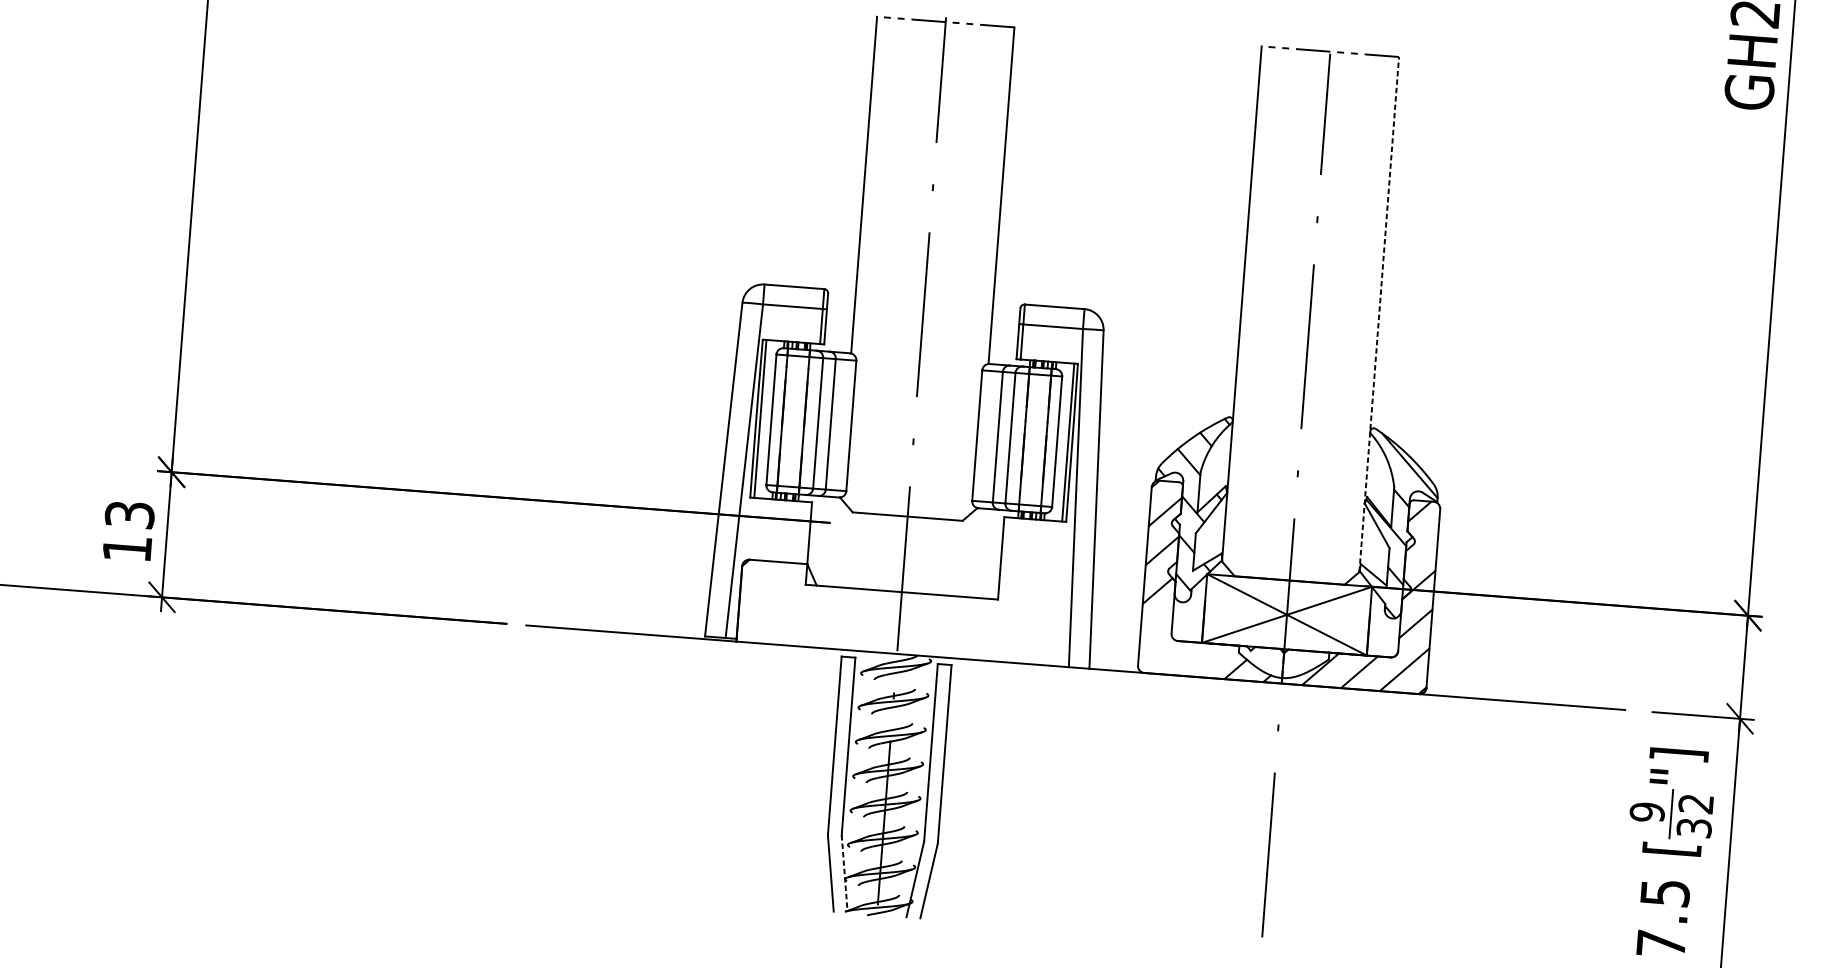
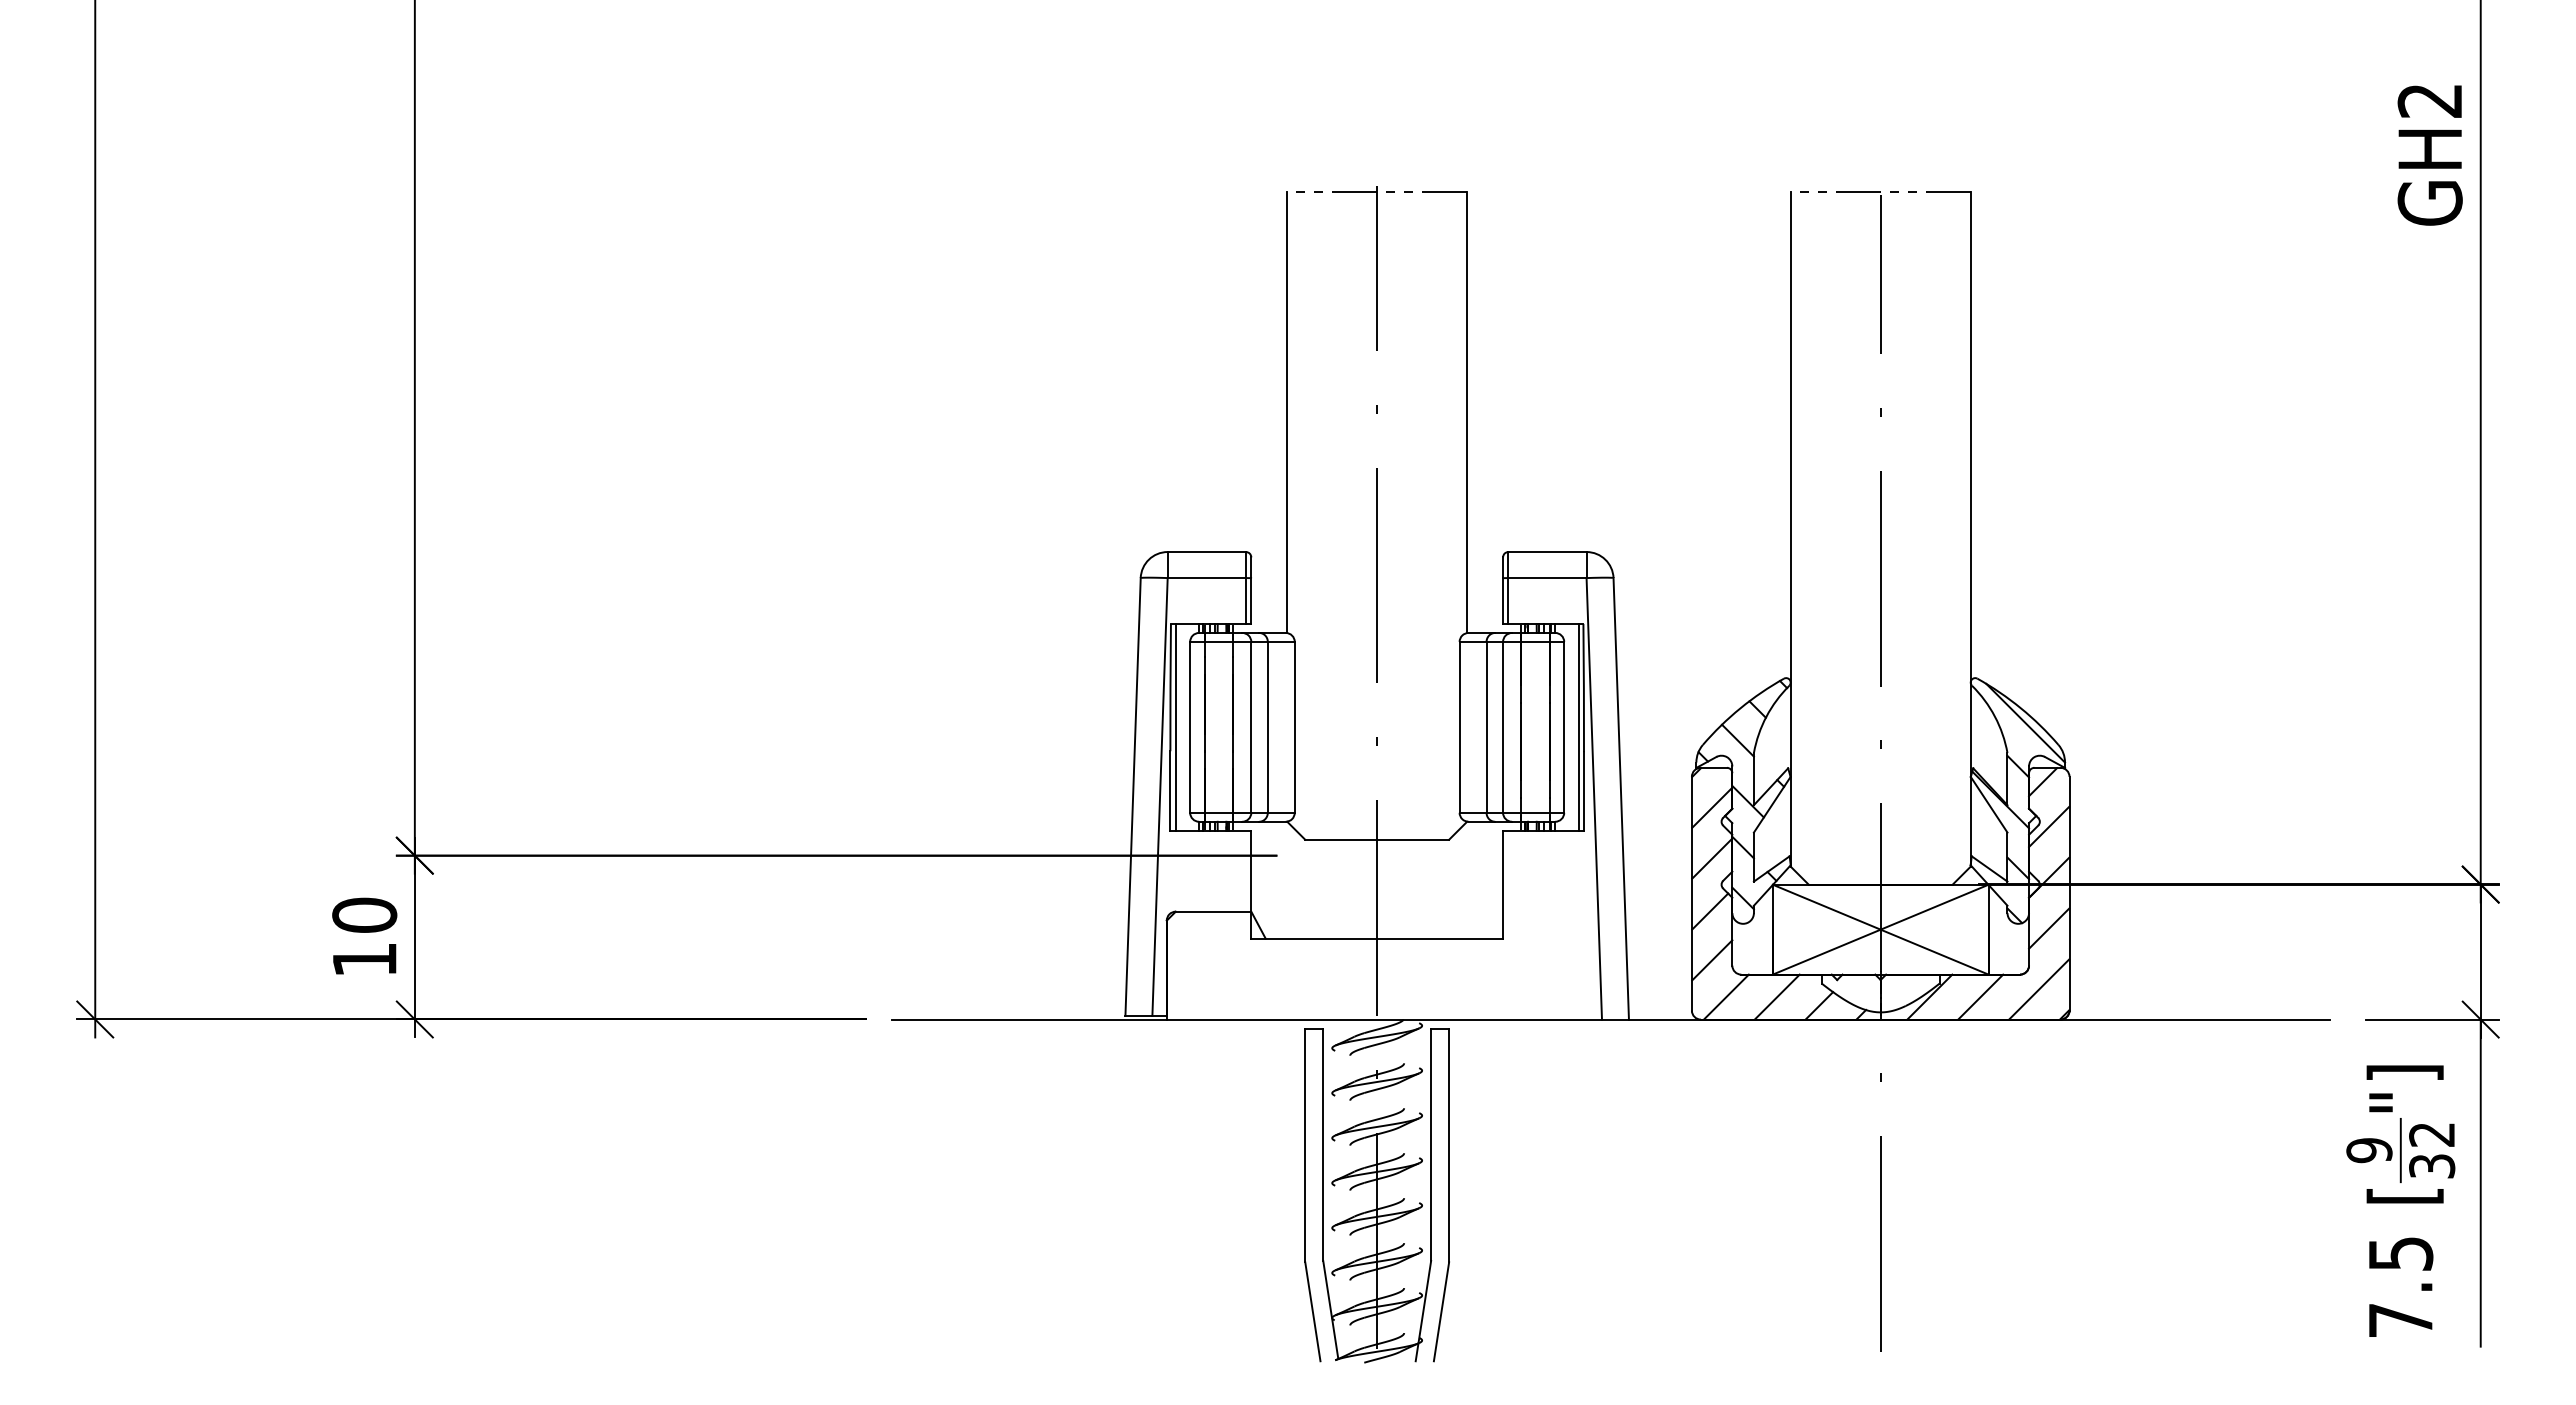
line: (1379, 314) -> (1970, 529), dashed -> solid
text: (129, 514) -> (364, 914), 13 -> 10
line: (1422, 546) -> (2049, 826), added
line: (1156, 628) -> (1712, 960), added
line: (1165, 656) -> (1726, 996), added
line: (1204, 659) -> (1777, 996), added
line: (844, 872) -> (1330, 1309), dashed -> solid

